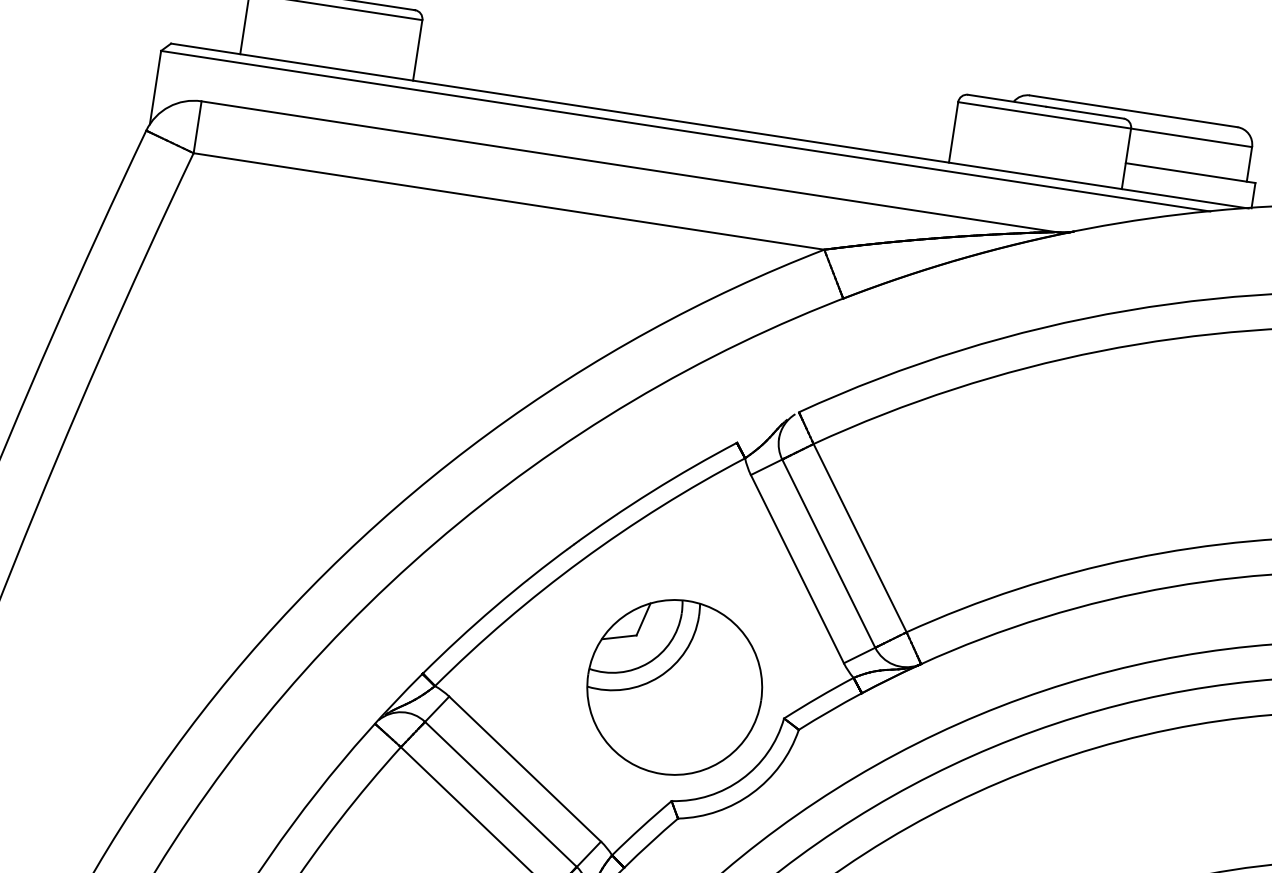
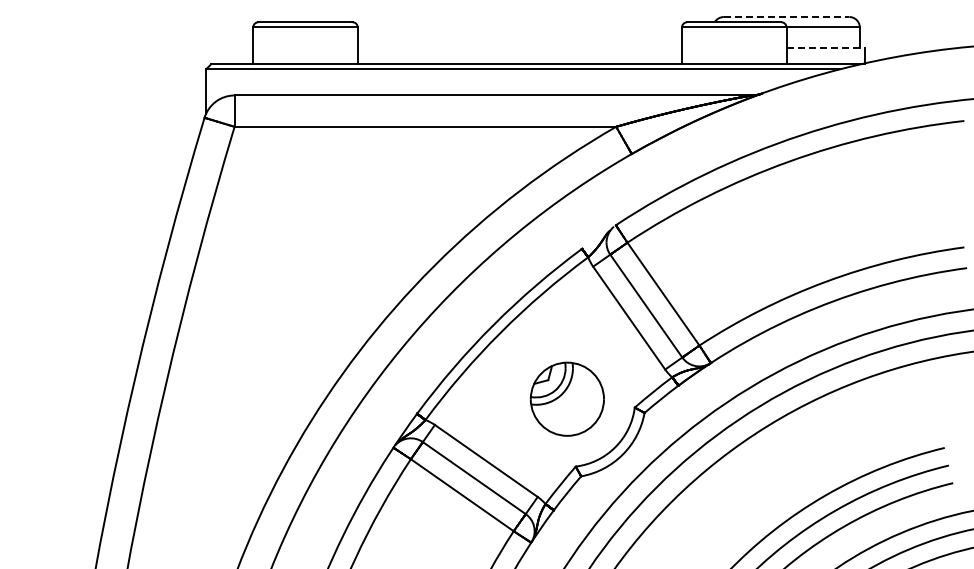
line: (1133, 112) -> (786, 17), solid -> dashed
line: (1191, 173) -> (826, 48), solid -> dashed
part: (674, 688) -> (567, 399), size x0.7

